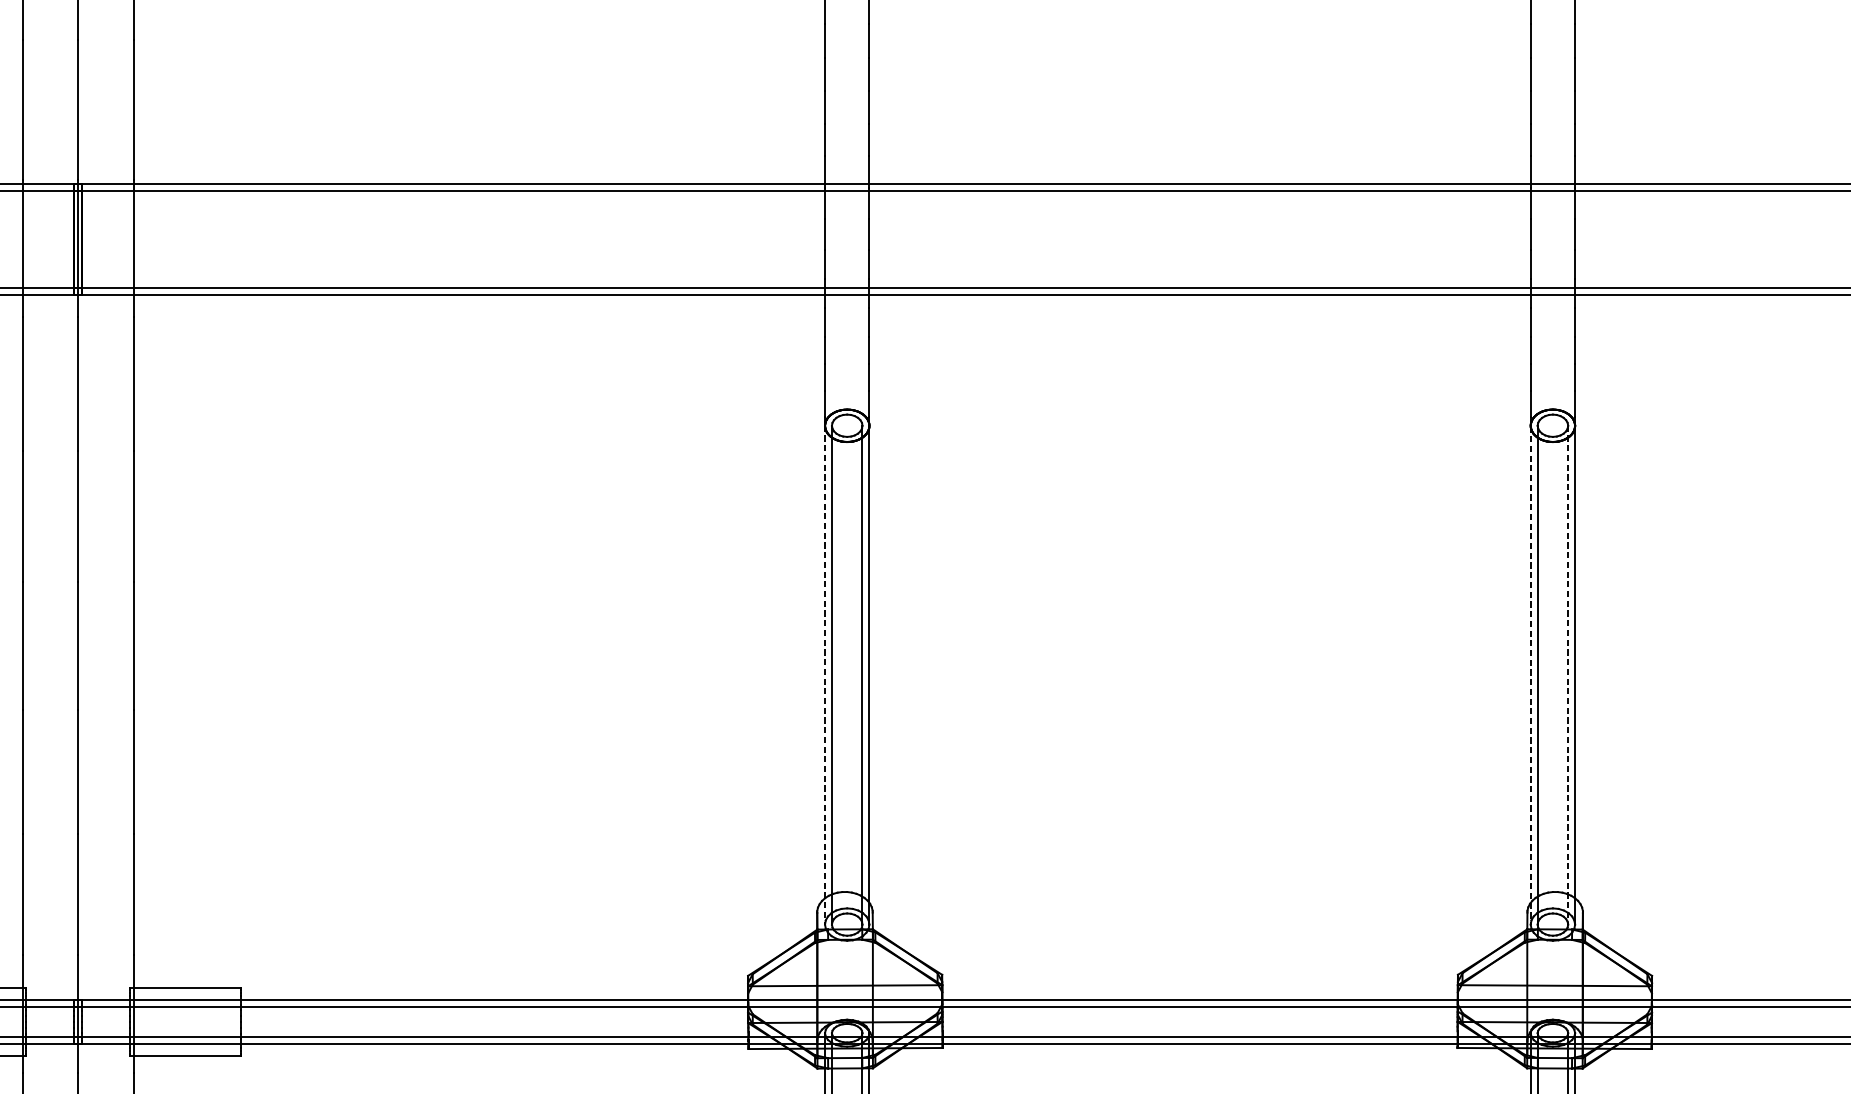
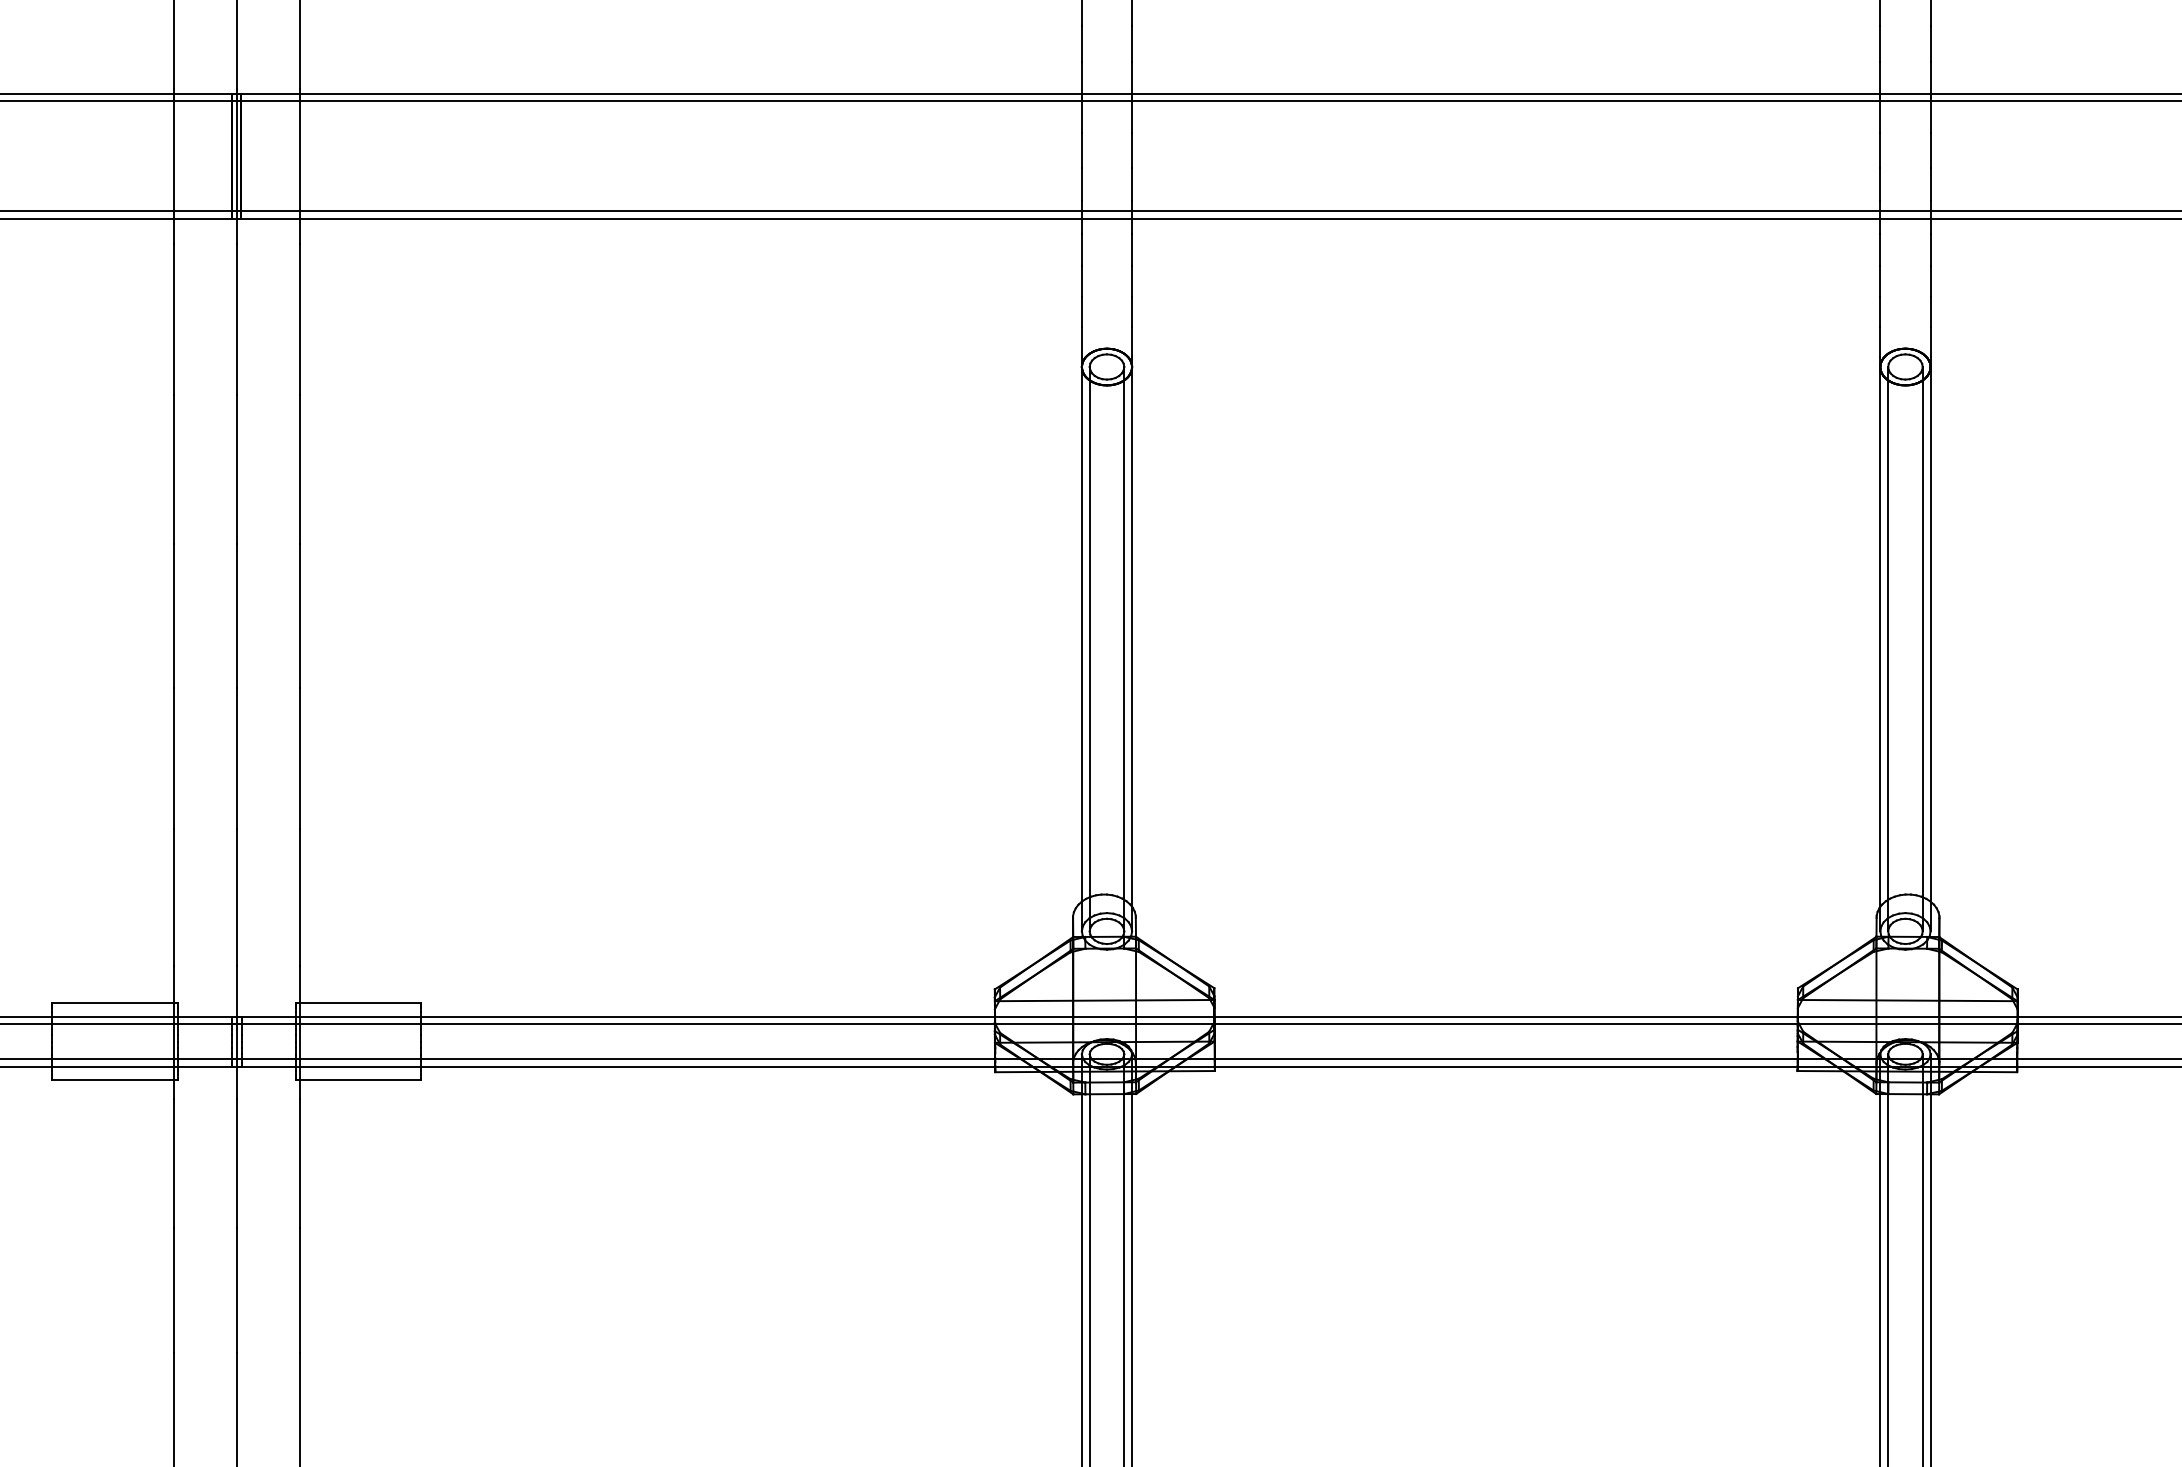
line: (824, 675) -> (1081, 649), dashed -> solid
line: (1530, 675) -> (1880, 649), dashed -> solid
line: (1567, 675) -> (1922, 649), dashed -> solid

